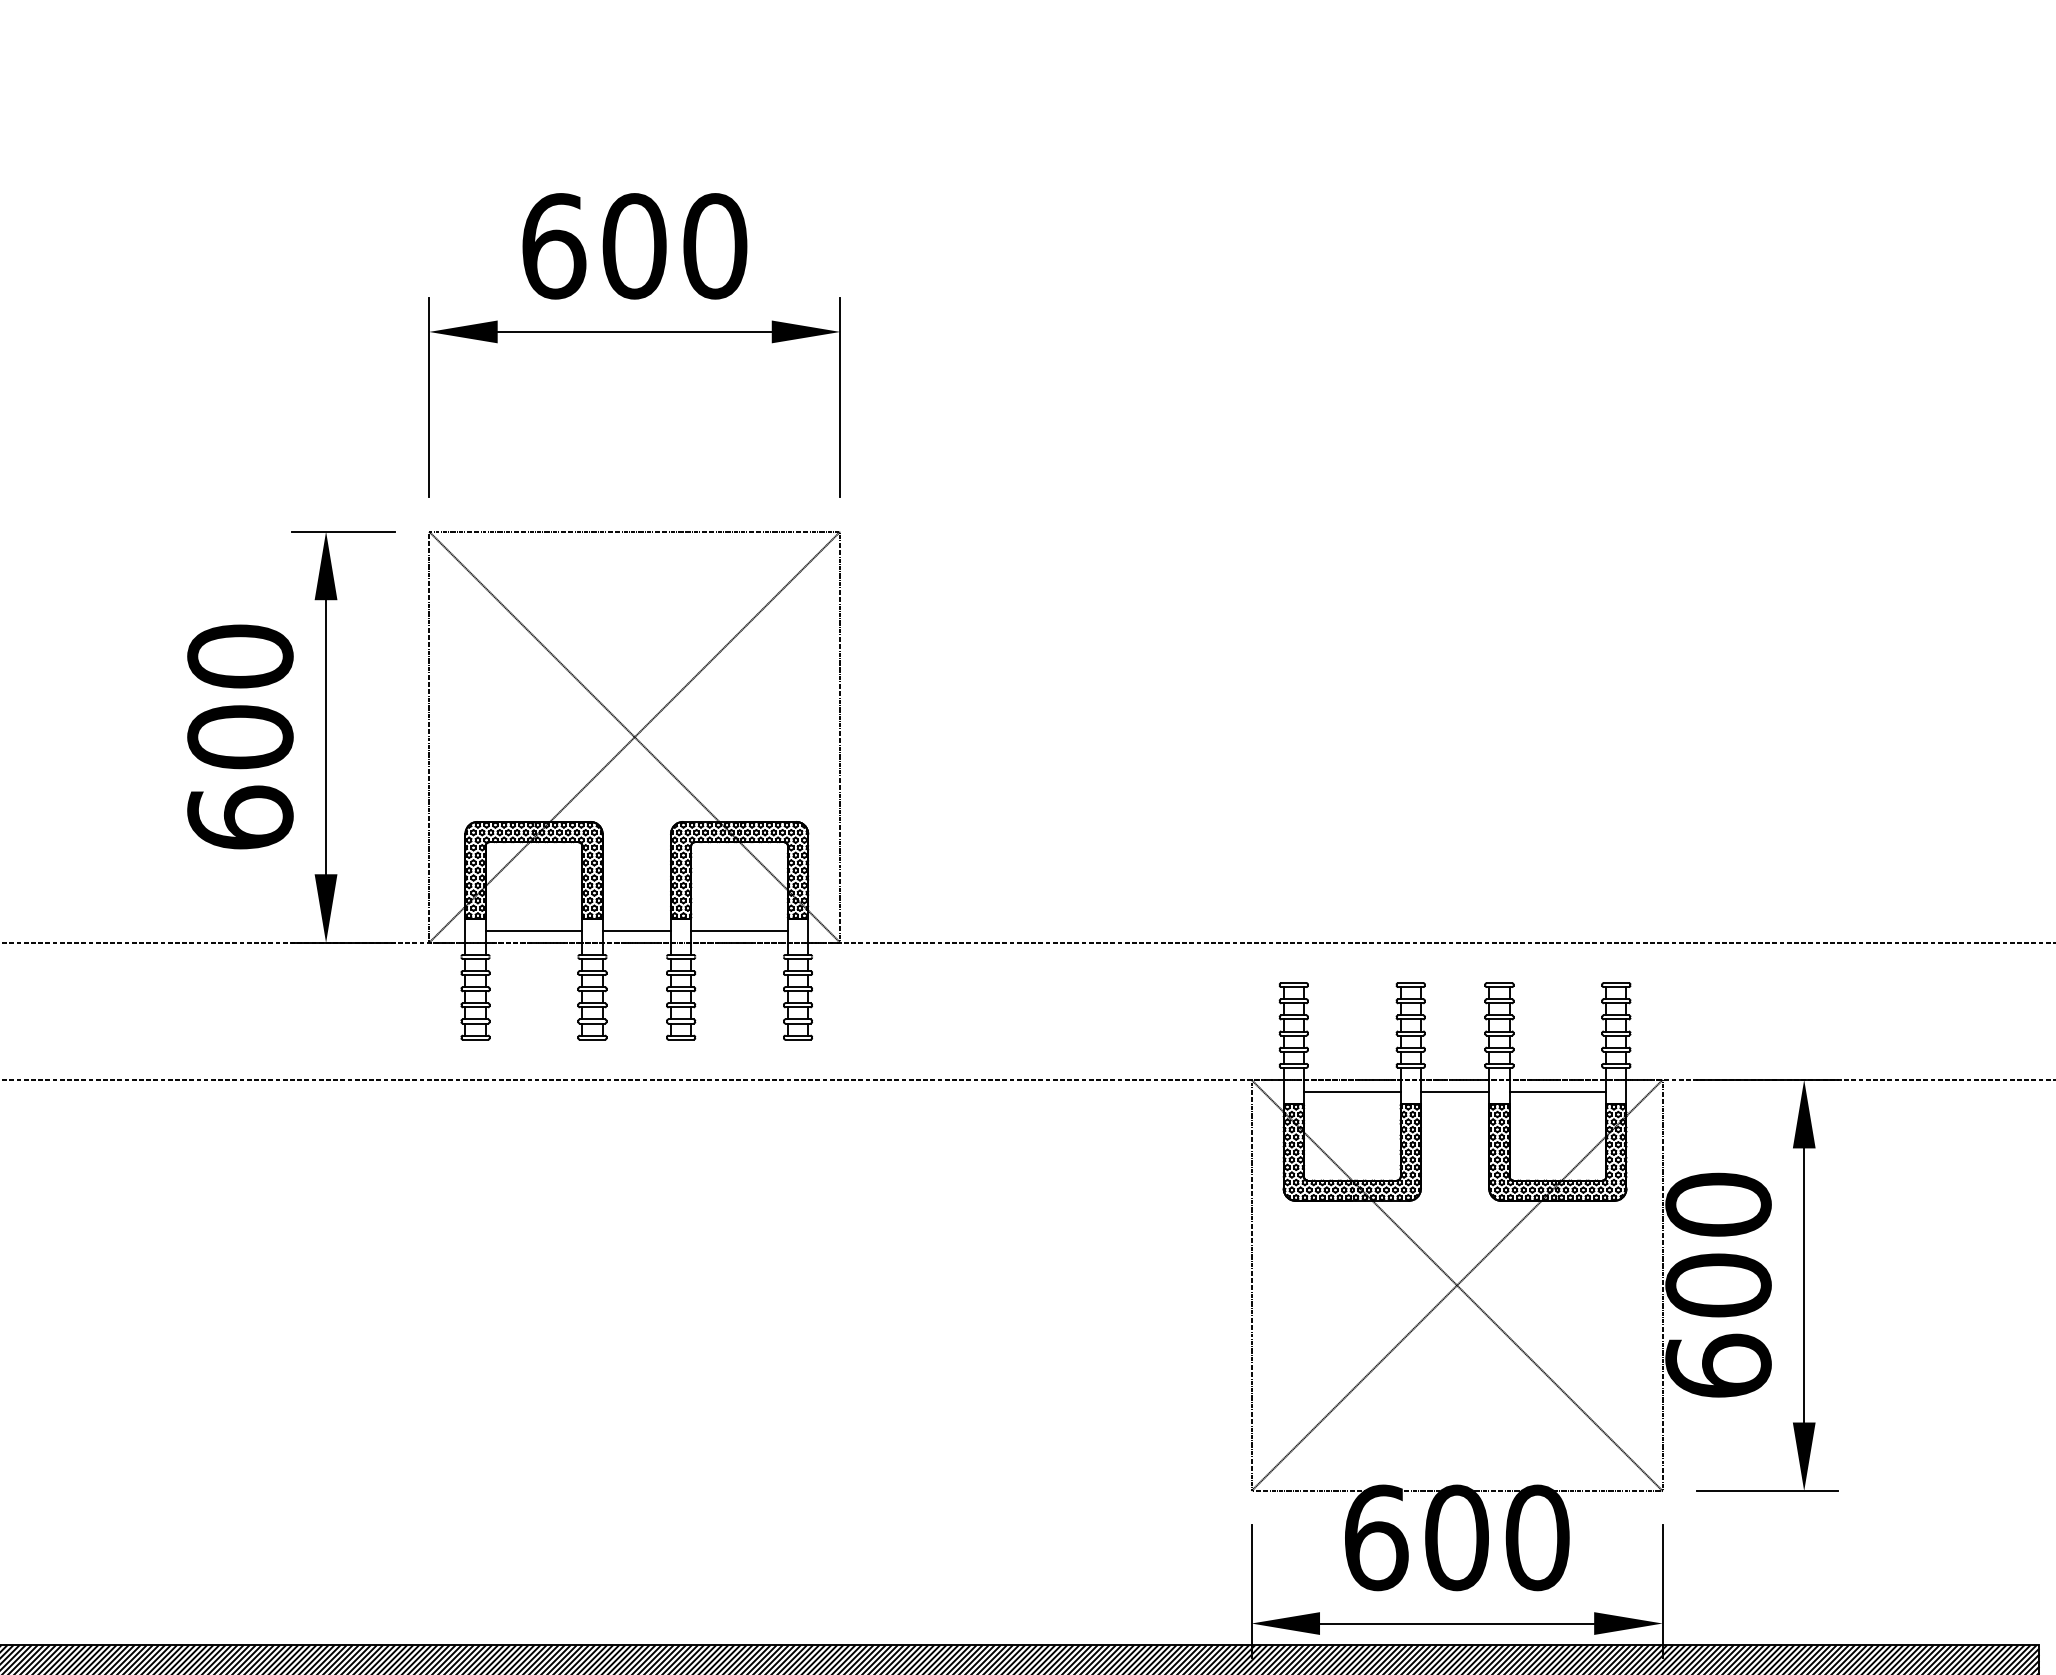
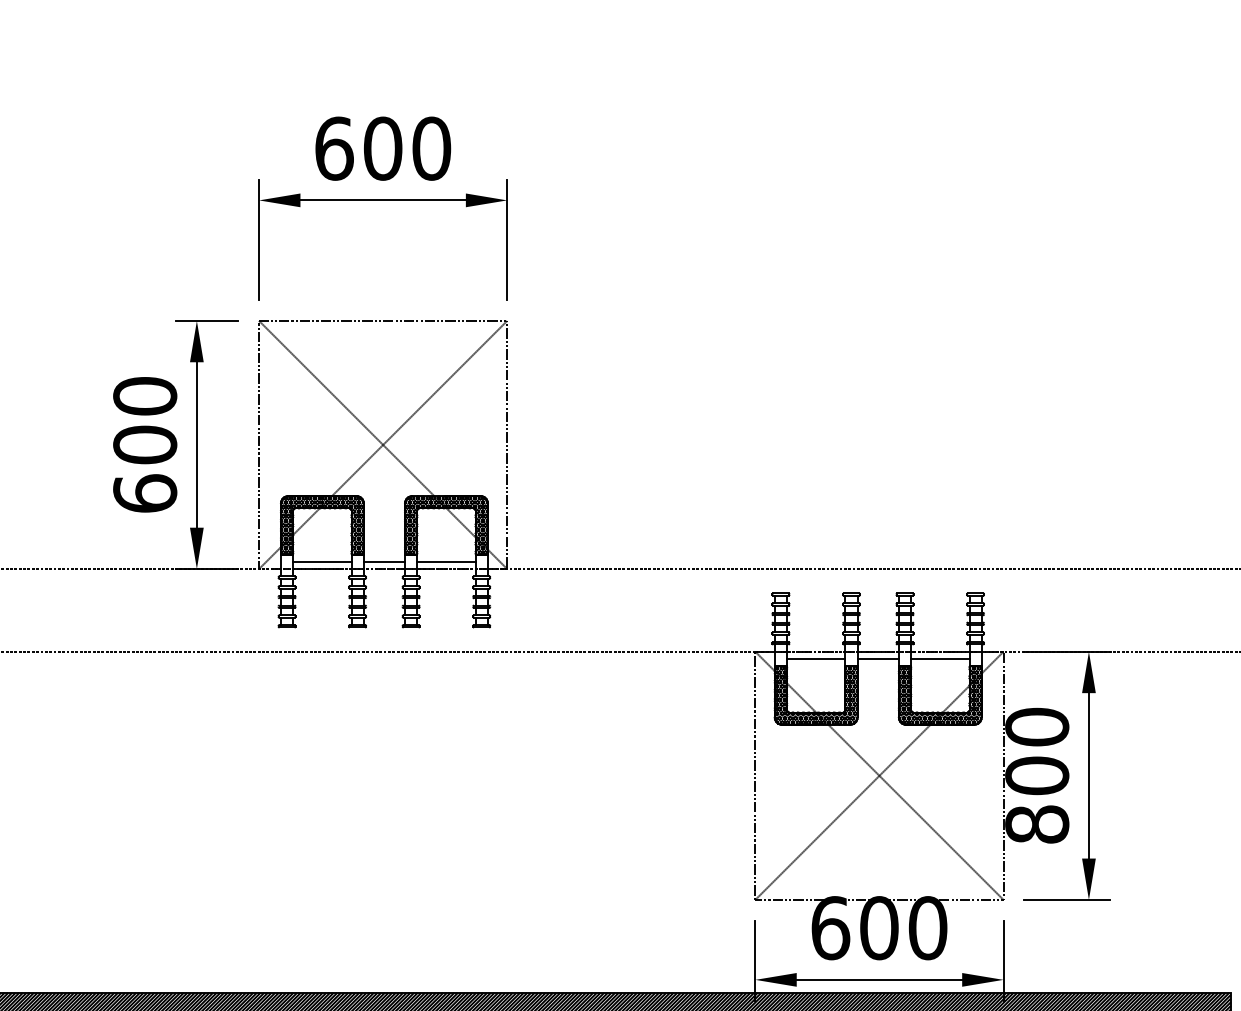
text: (1718, 1366) -> (1037, 824), 600 -> 800

